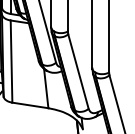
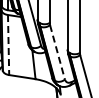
line: (11, 62) -> (8, 45), solid -> dashed
line: (78, 71) -> (57, 52), solid -> dashed

